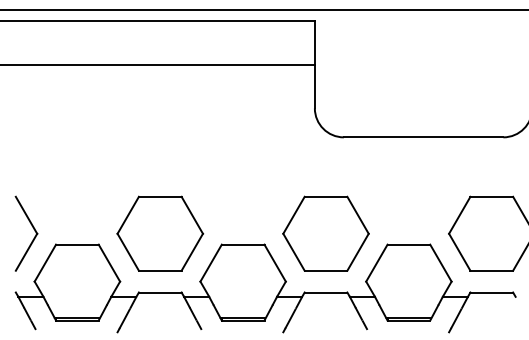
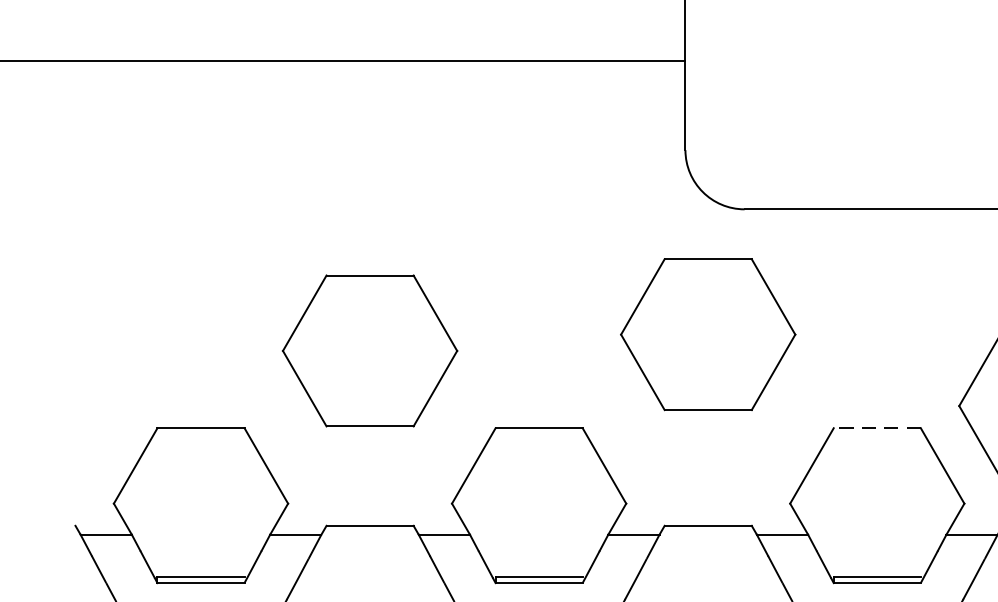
part: (33, 229) -> (111, 397), removed
part: (160, 233) -> (370, 350), moved
part: (325, 233) -> (707, 334), moved
line: (408, 244) -> (876, 427), solid -> dashed

